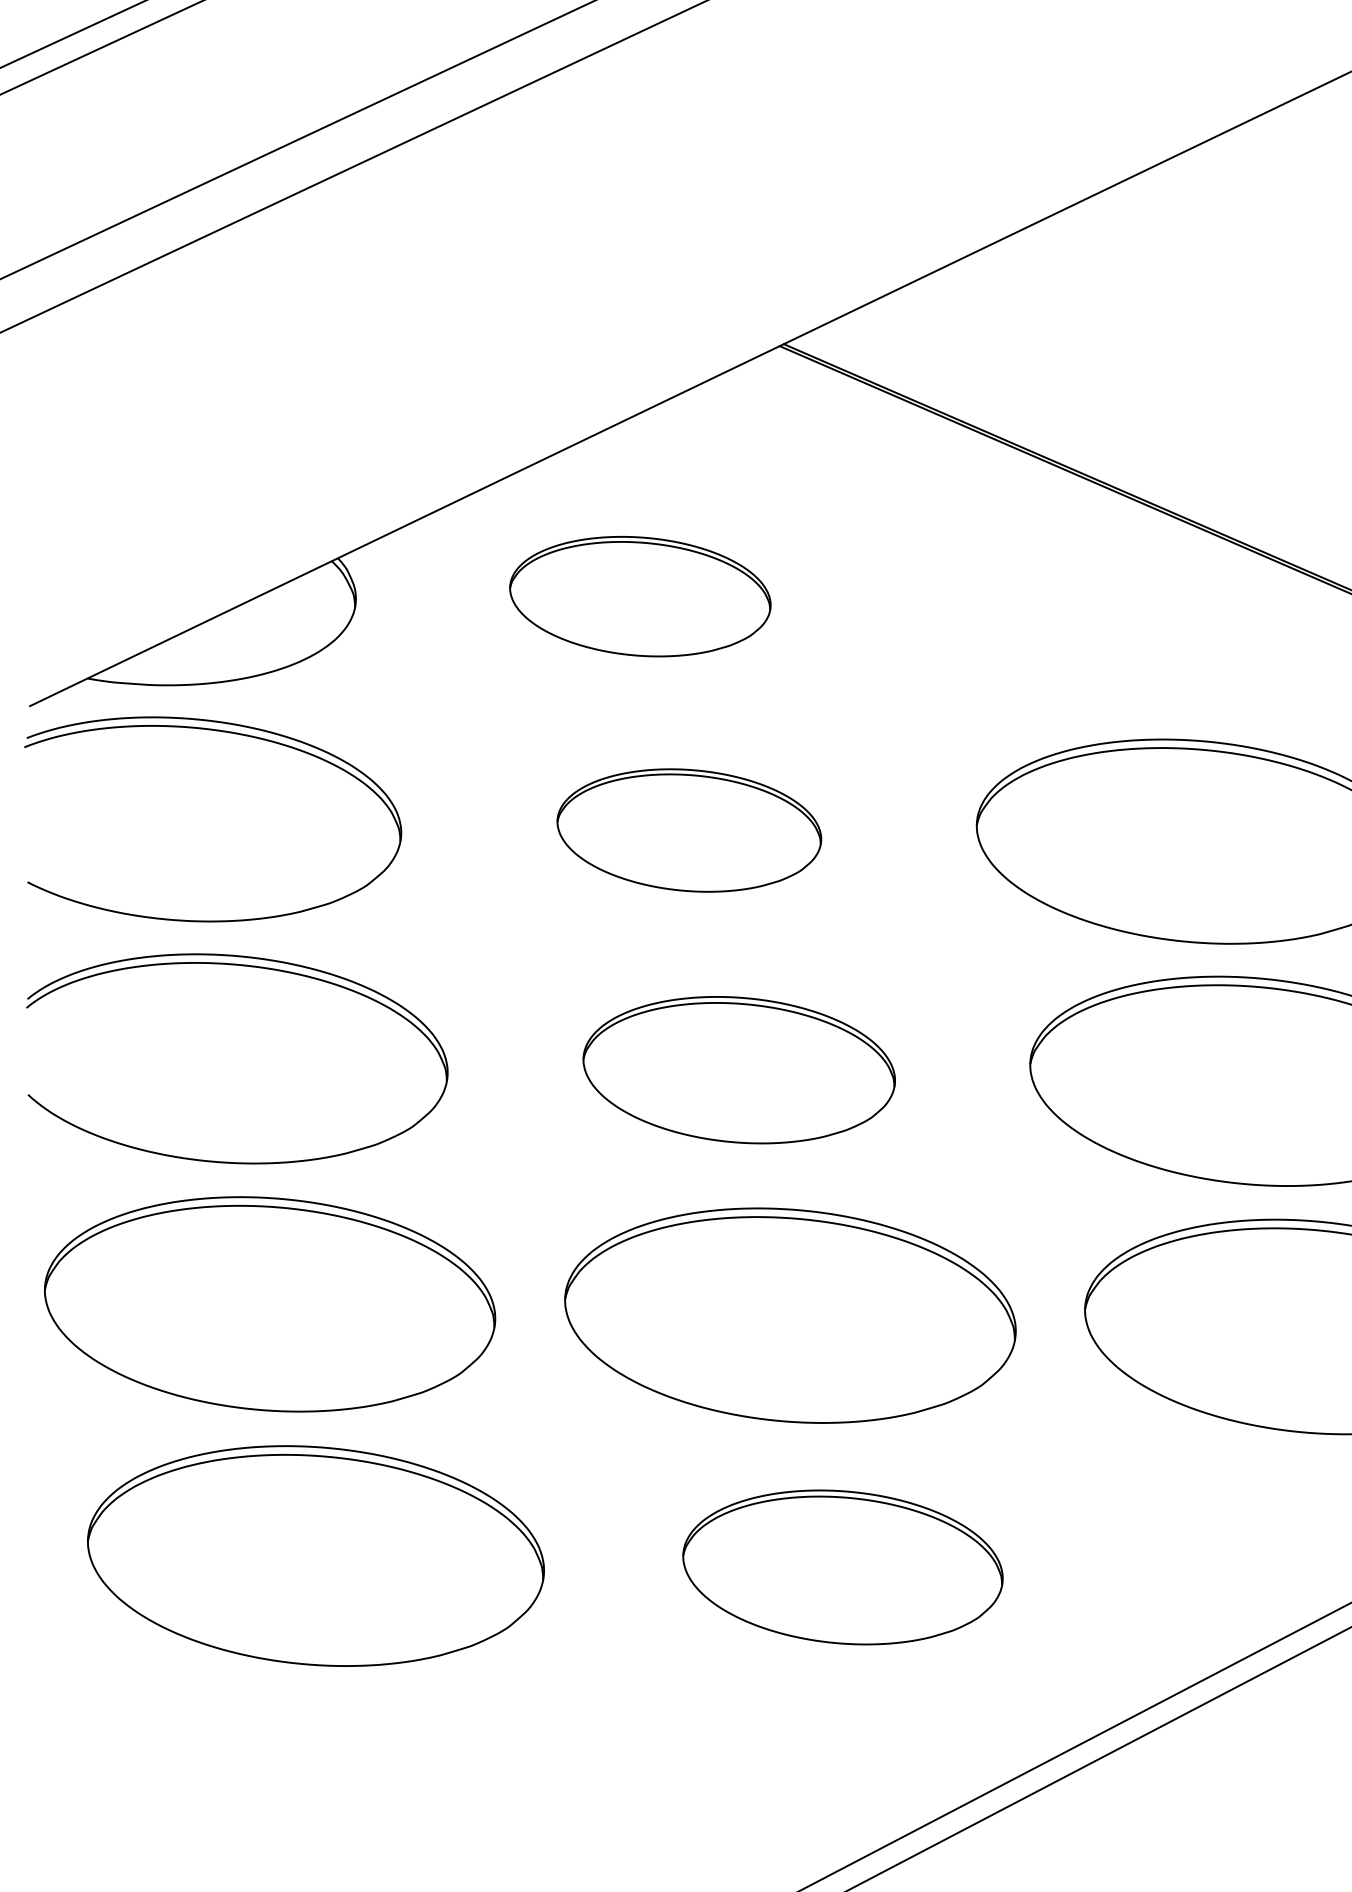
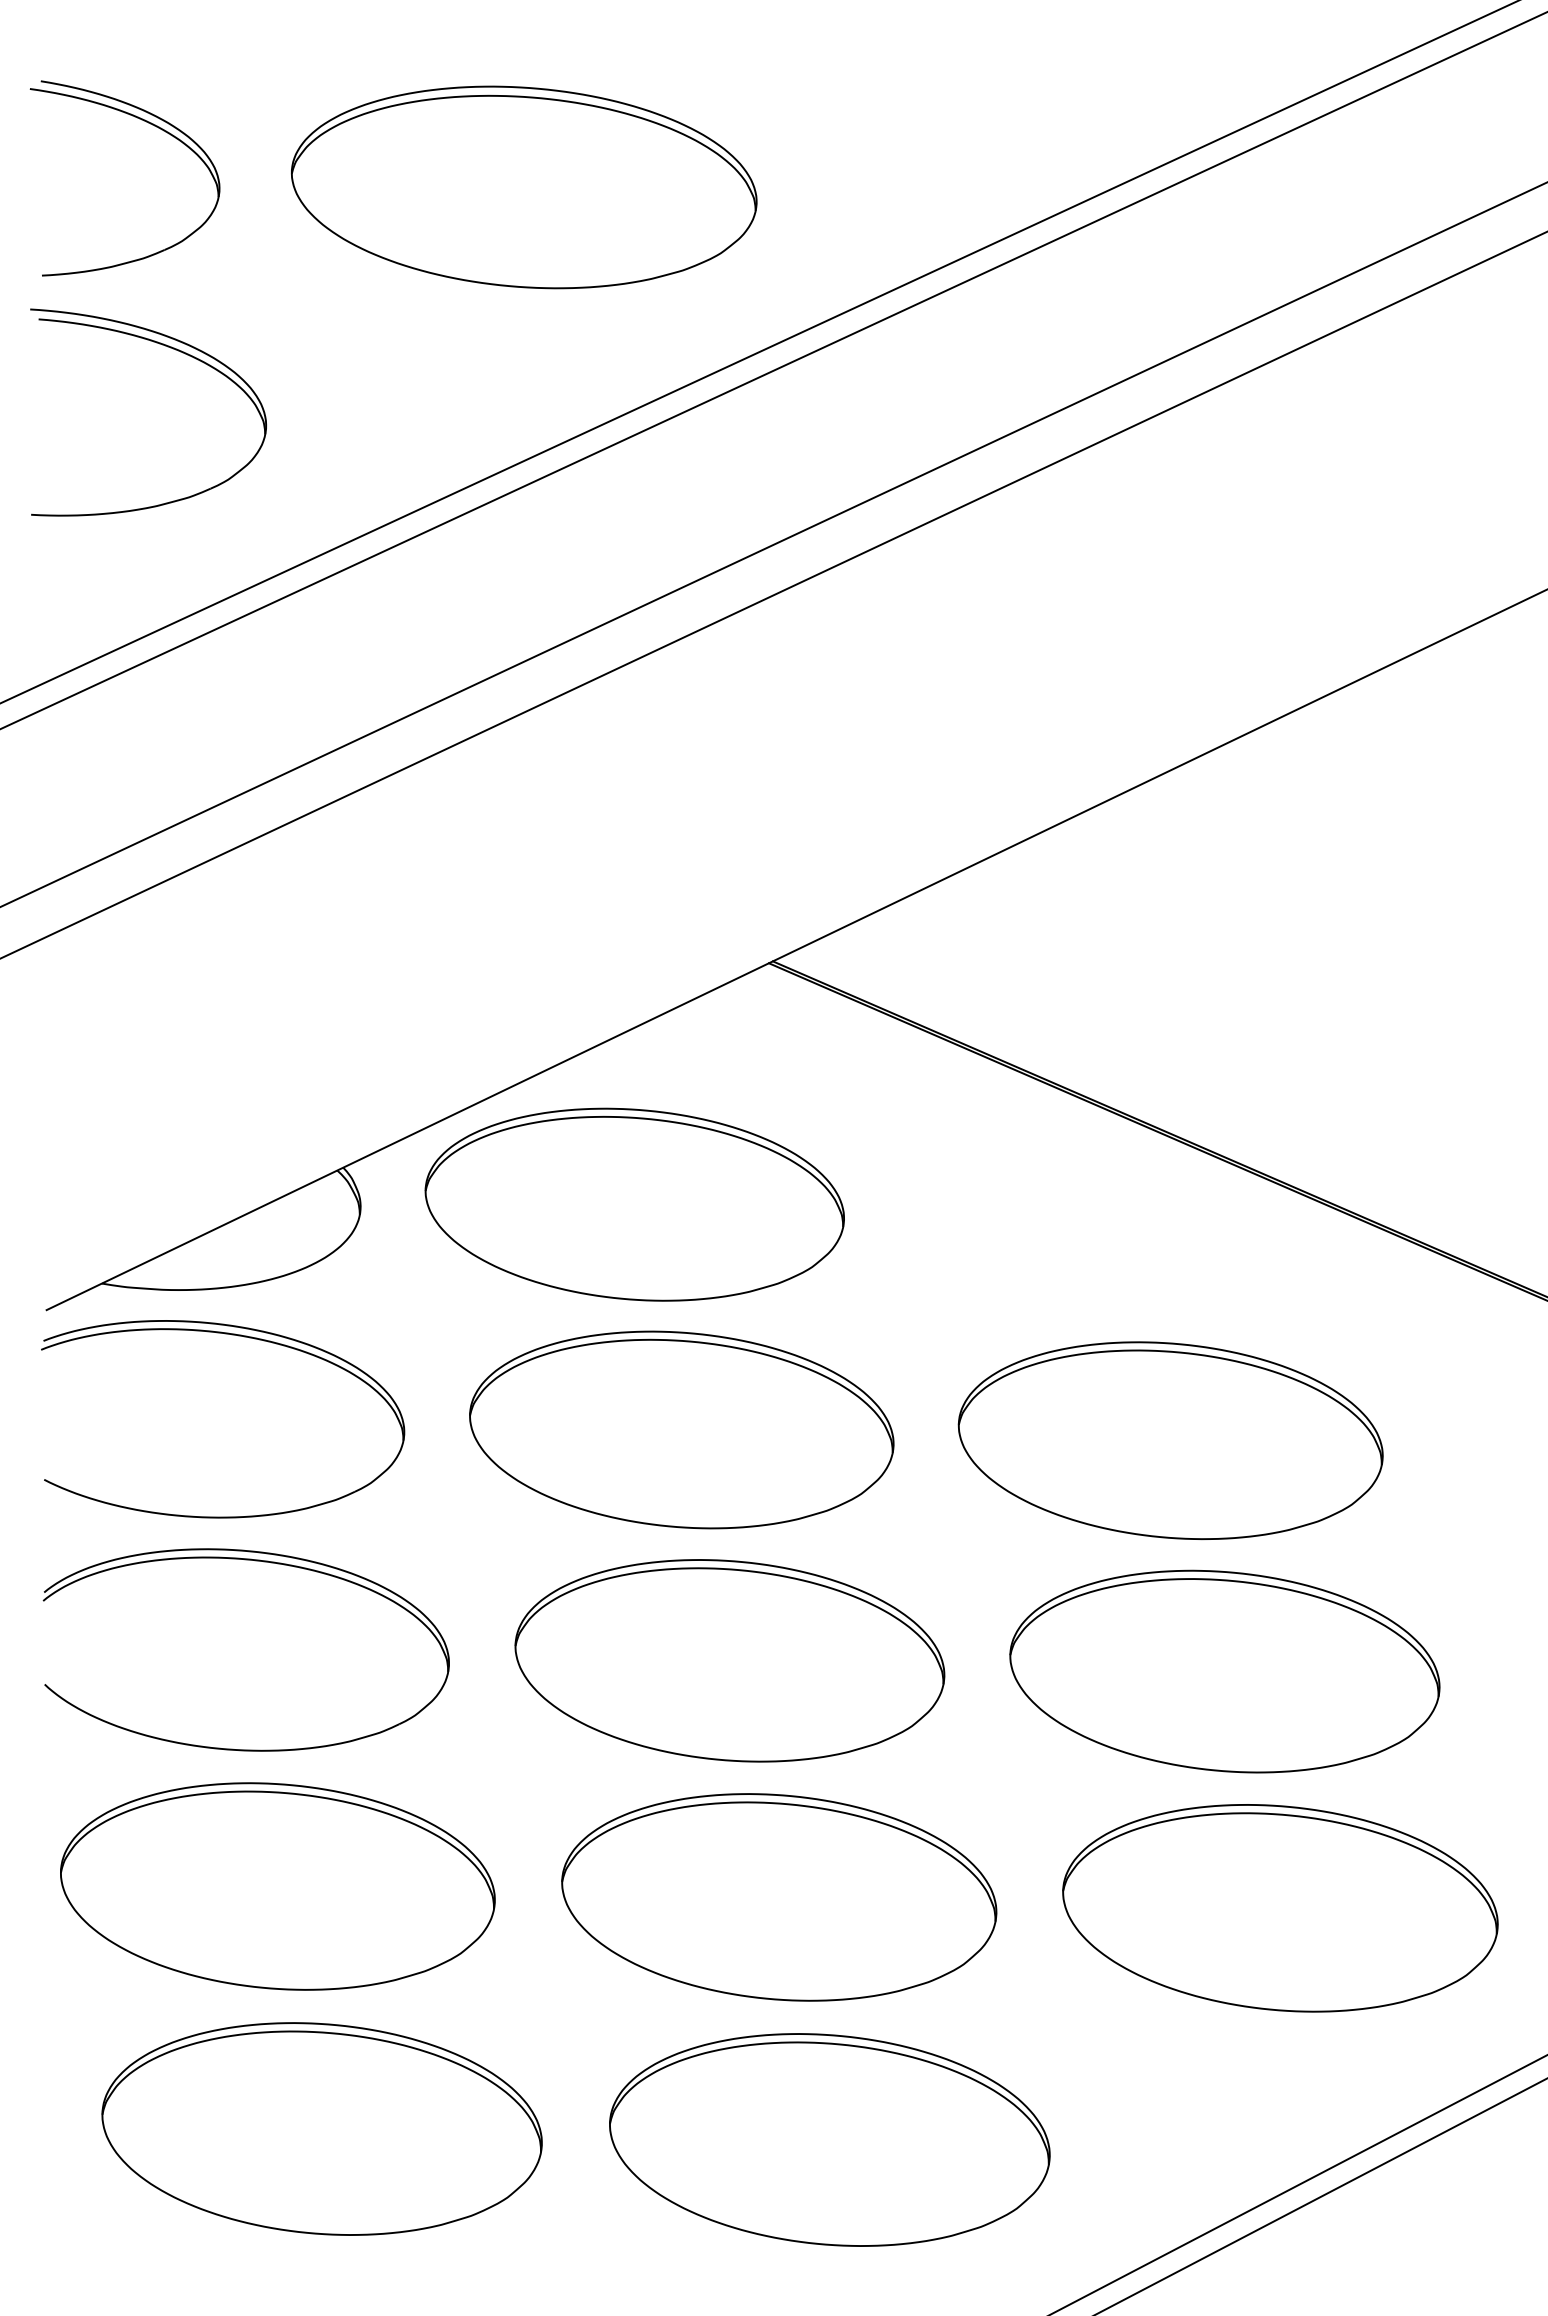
part: (640, 596) -> (634, 1204), size x1.67
part: (688, 830) -> (681, 1429), size x1.67
part: (738, 1069) -> (729, 1660), size x1.43
part: (842, 1566) -> (829, 2139), size x1.43

